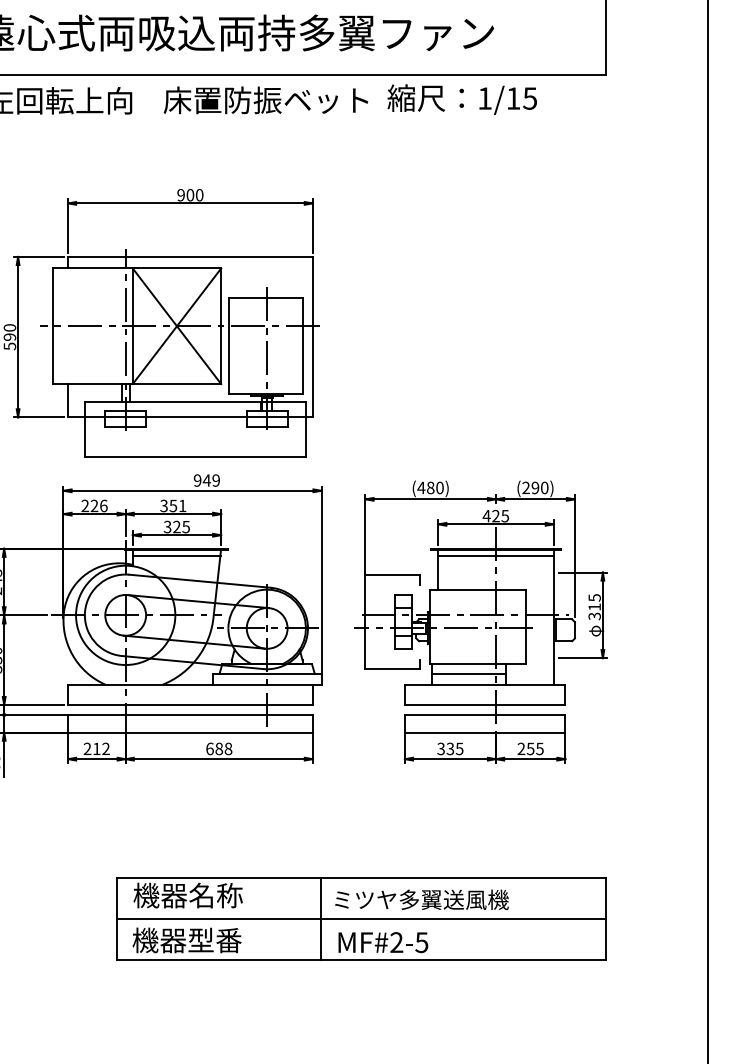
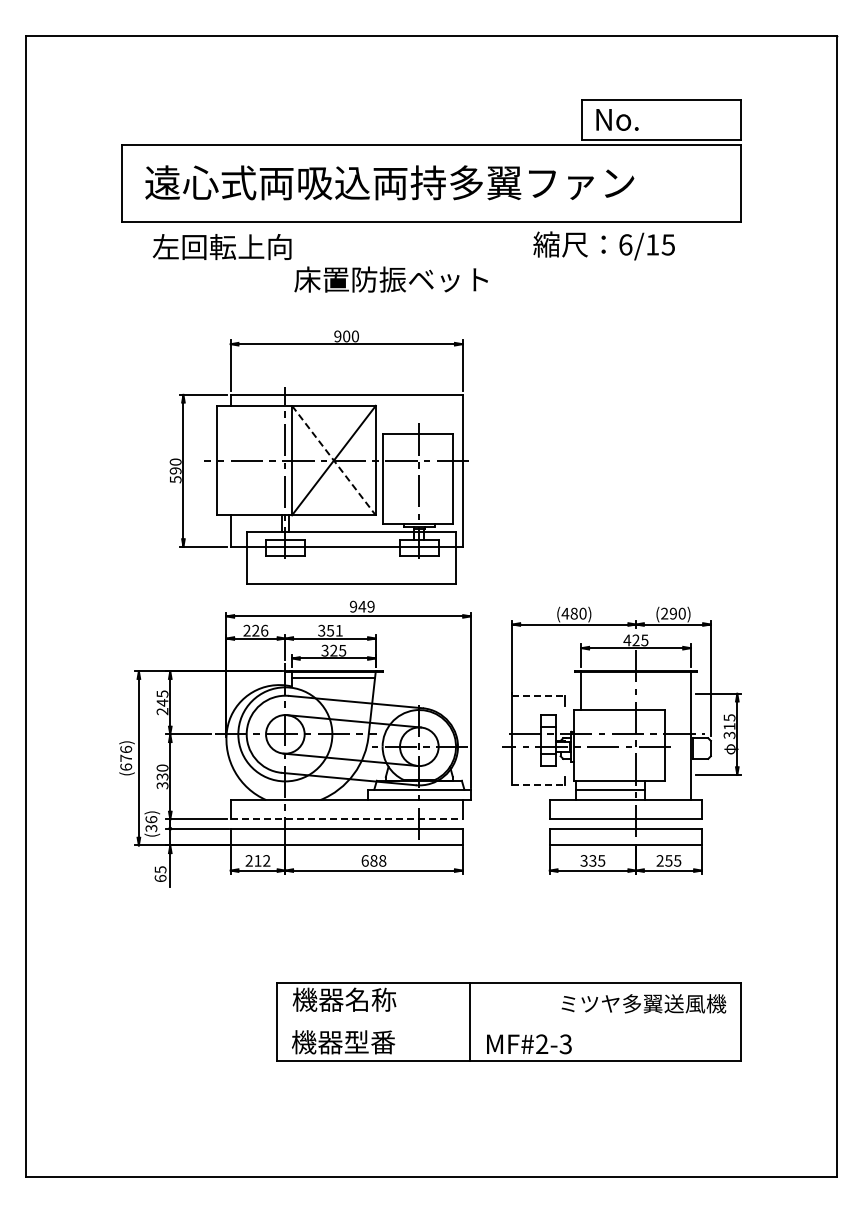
text: (484, 98) -> (625, 244), 1/15 -> 6/15
text: (265, 100) -> (390, 279), moved
line: (176, 326) -> (333, 460), solid -> dashed
line: (495, 555) -> (635, 677), removed
line: (392, 574) -> (538, 695), solid -> dashed
line: (392, 669) -> (538, 785), solid -> dashed
line: (190, 705) -> (346, 819), solid -> dashed
text: (421, 899) -> (643, 1003), moved
line: (361, 919) -> (508, 1022), removed
text: (421, 941) -> (565, 1043), MF#2-5 -> MF#2-3

